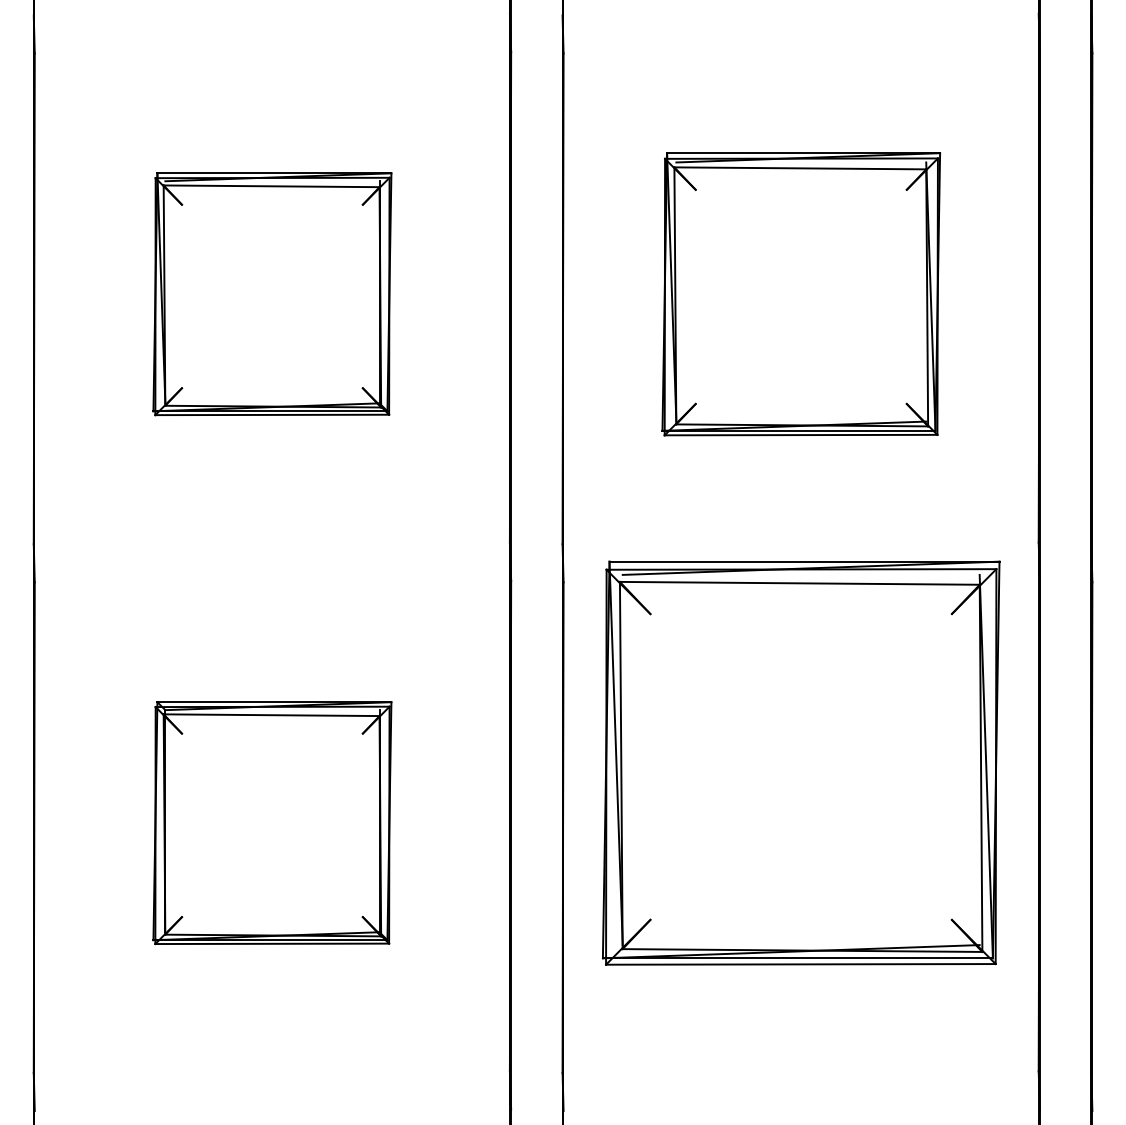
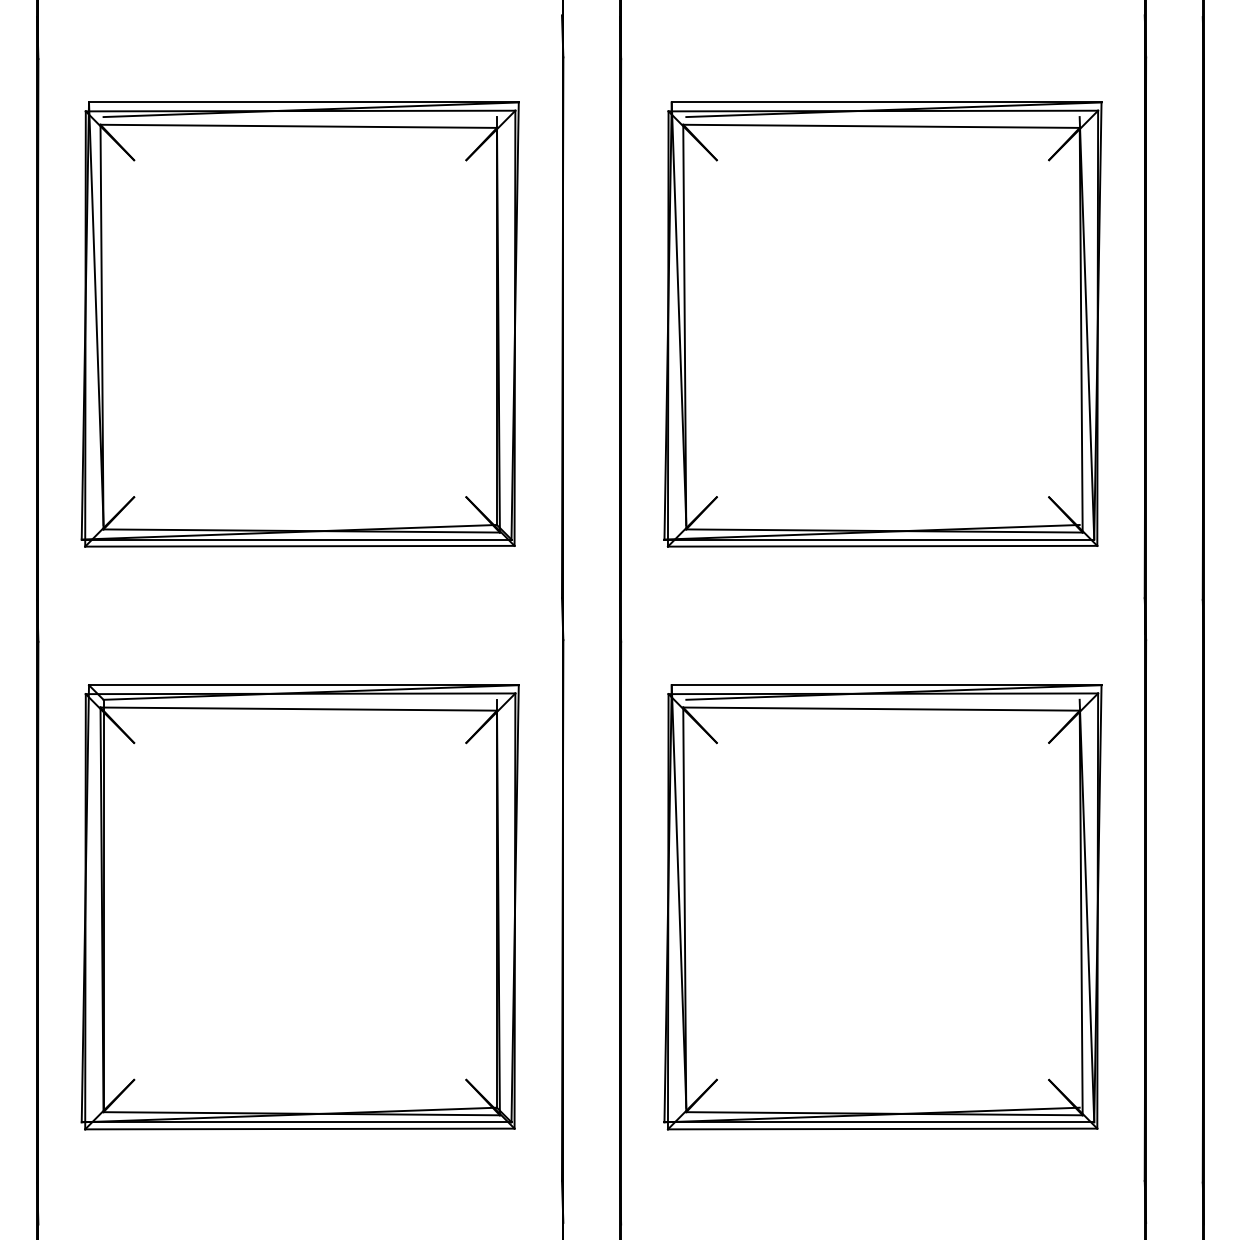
part: (272, 293) -> (300, 323), size x1.67
part: (801, 293) -> (883, 323), size x1.43
part: (801, 762) -> (883, 906), moved
part: (272, 822) -> (300, 906), size x1.67

